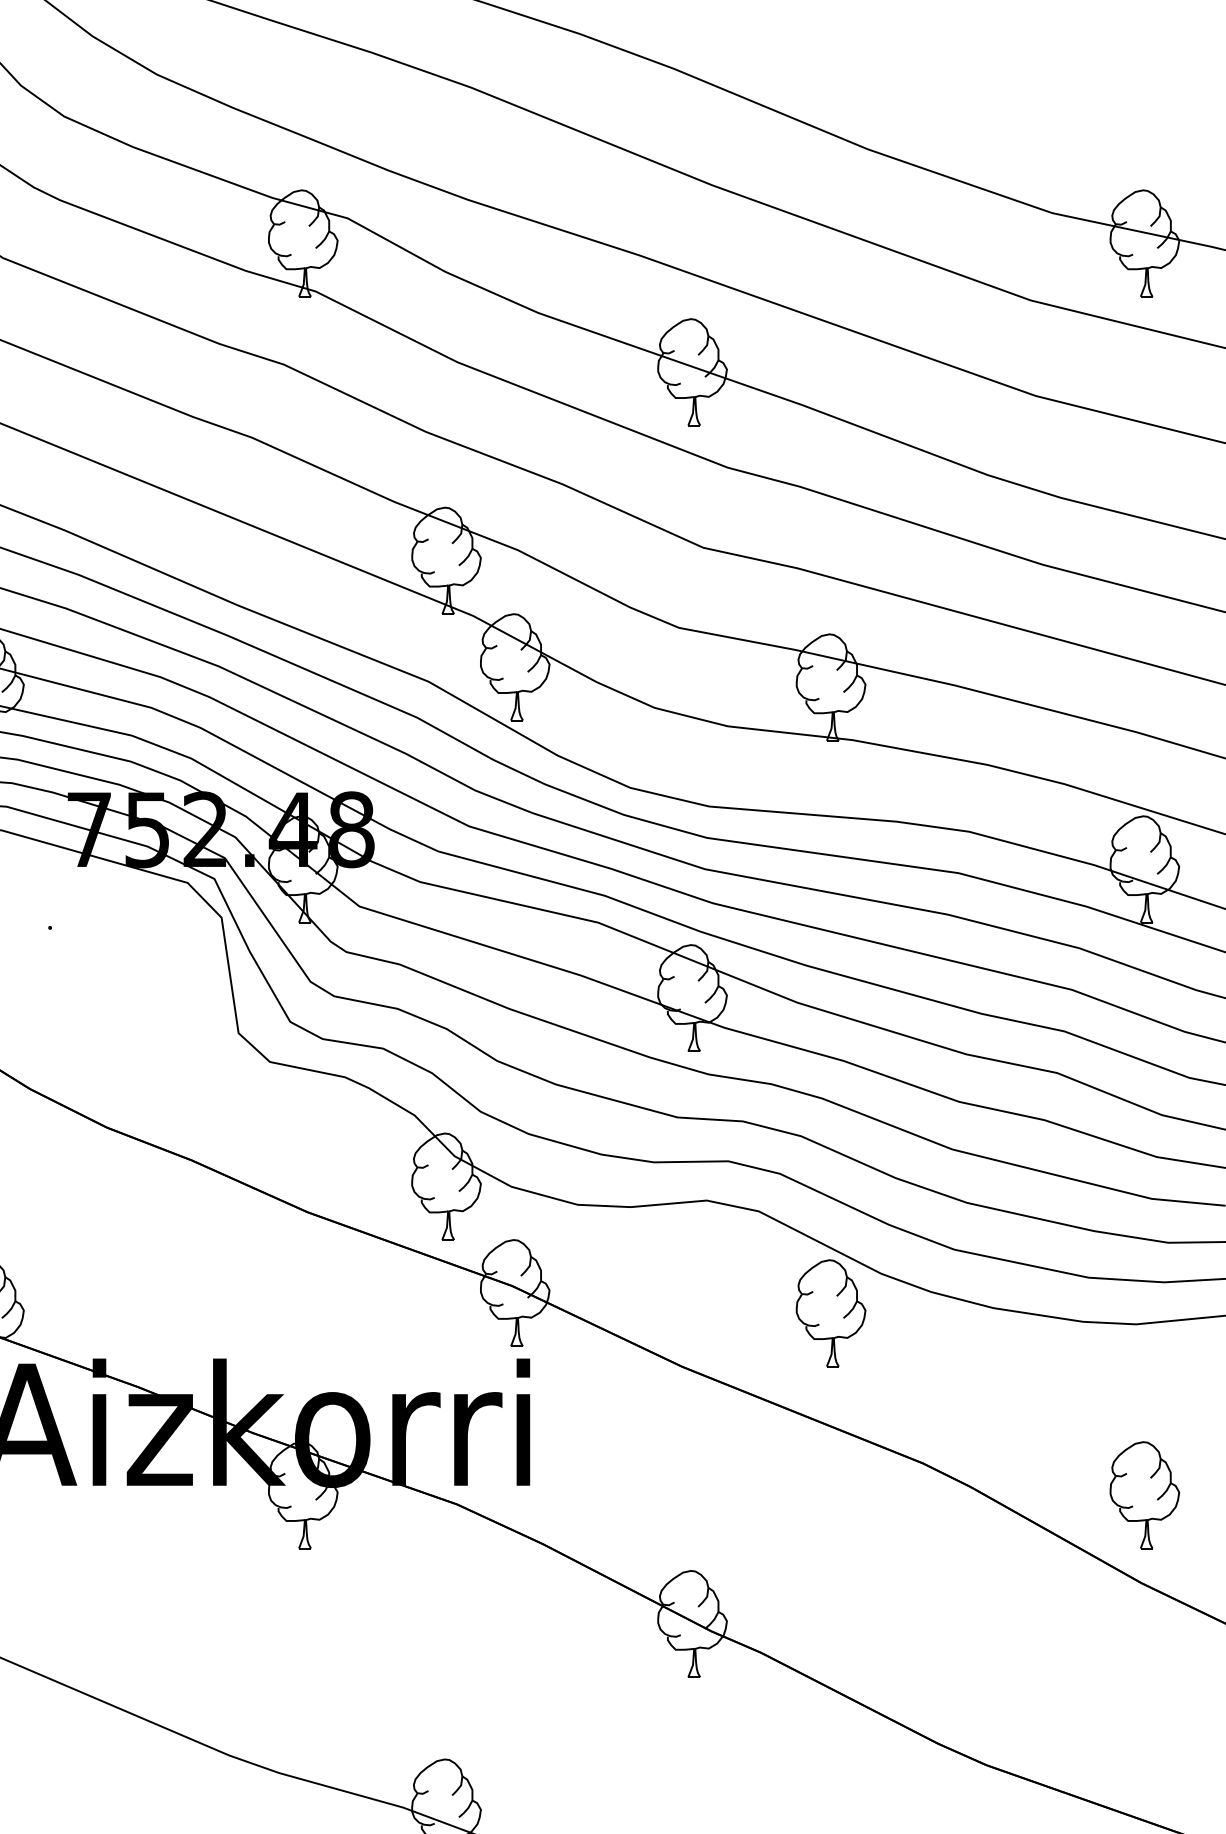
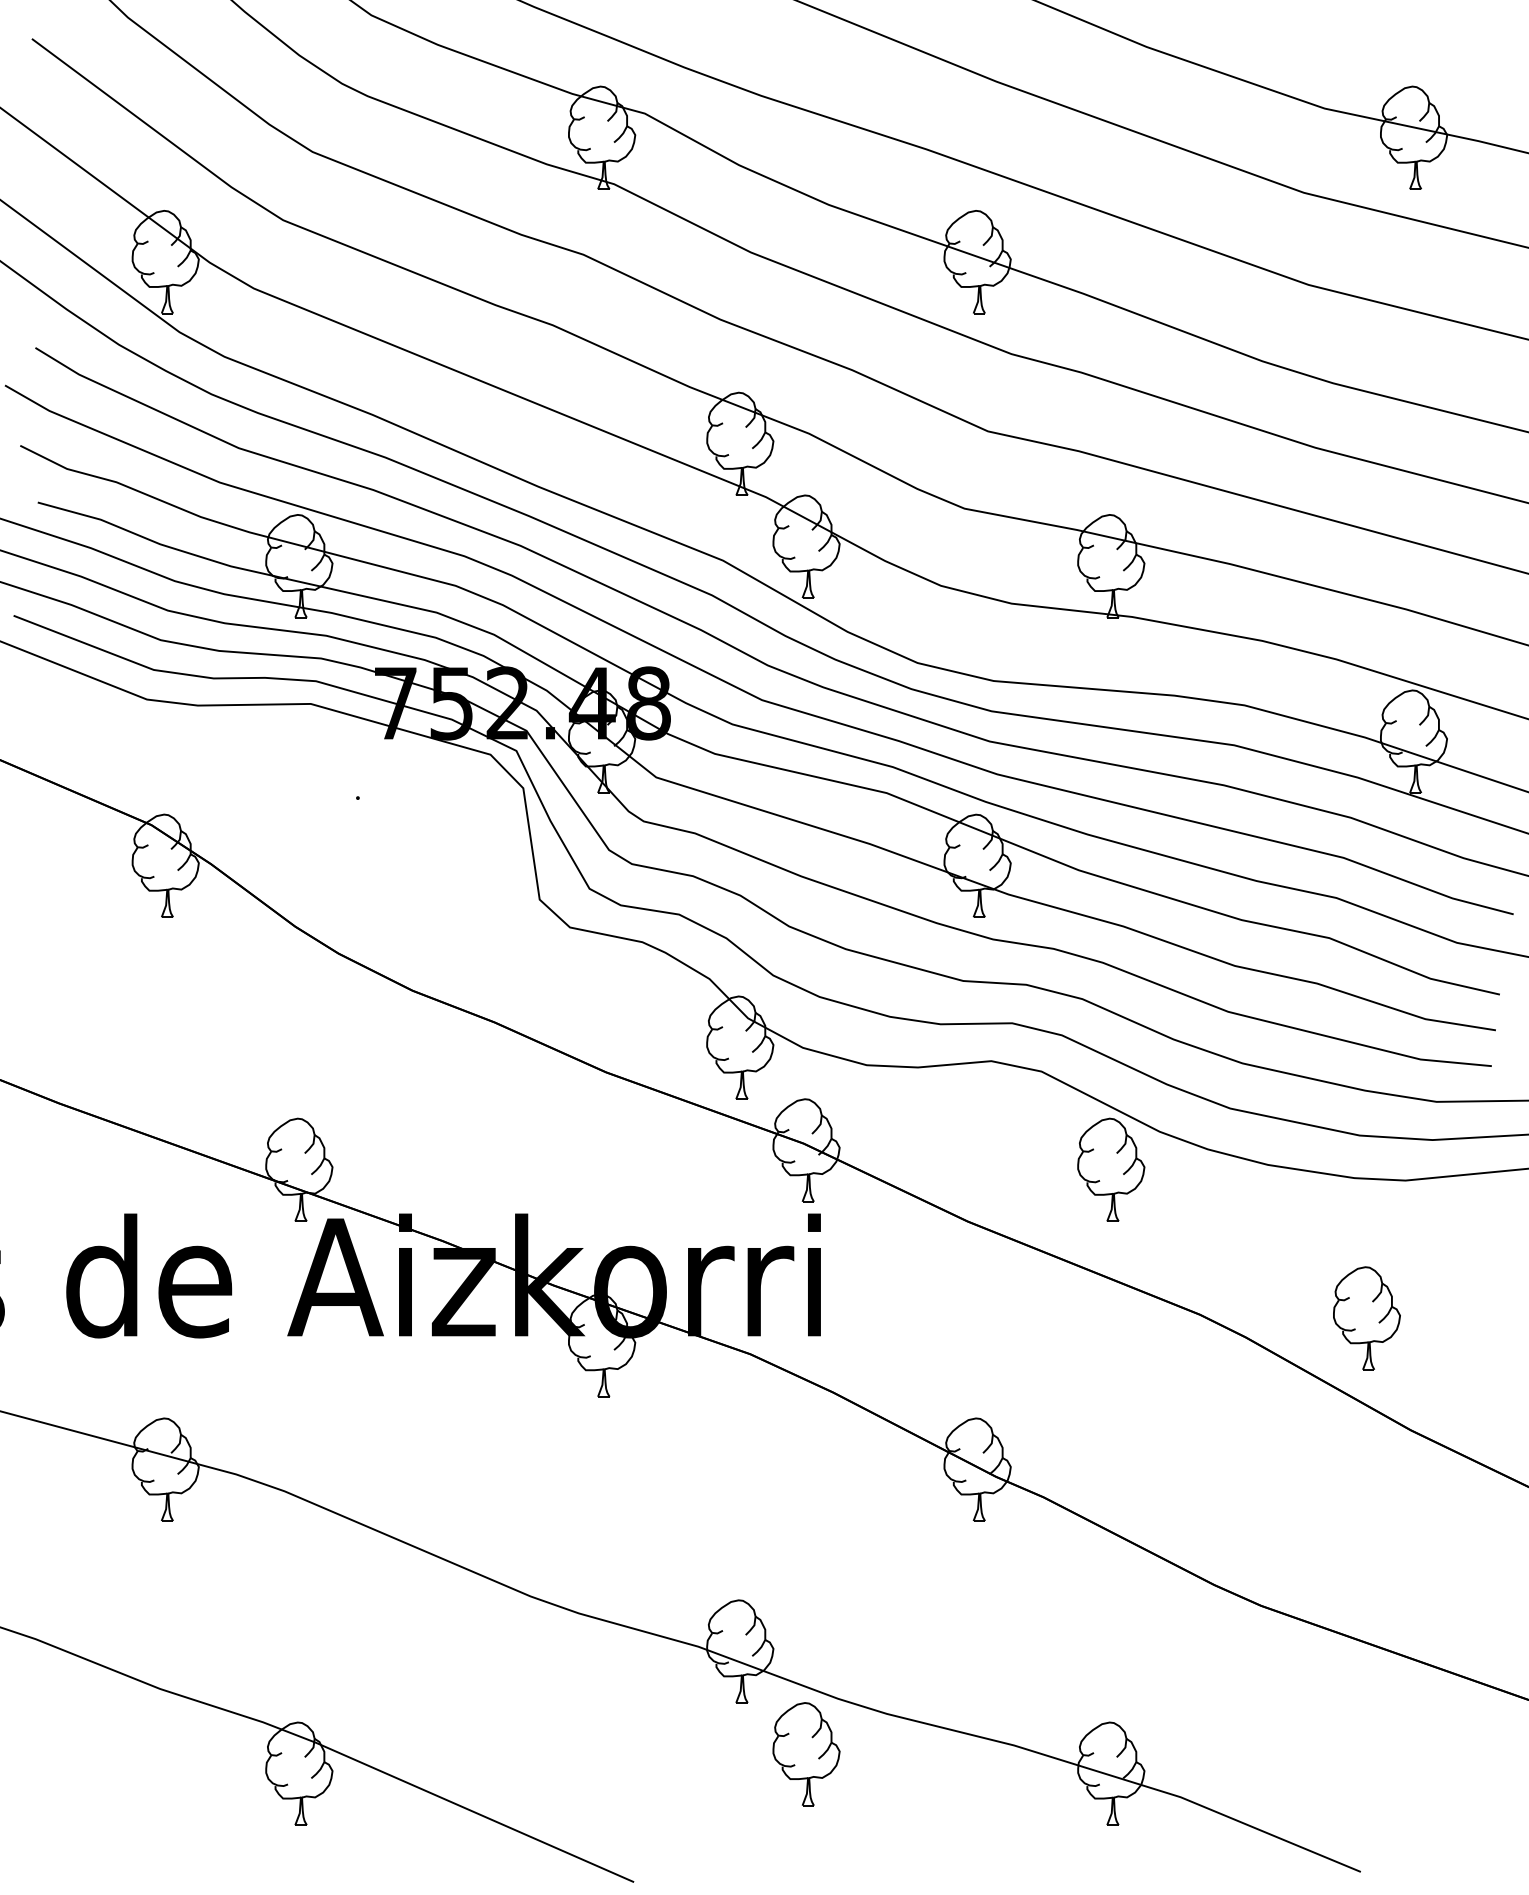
part: (1144, 1495) -> (1366, 1318), moved

